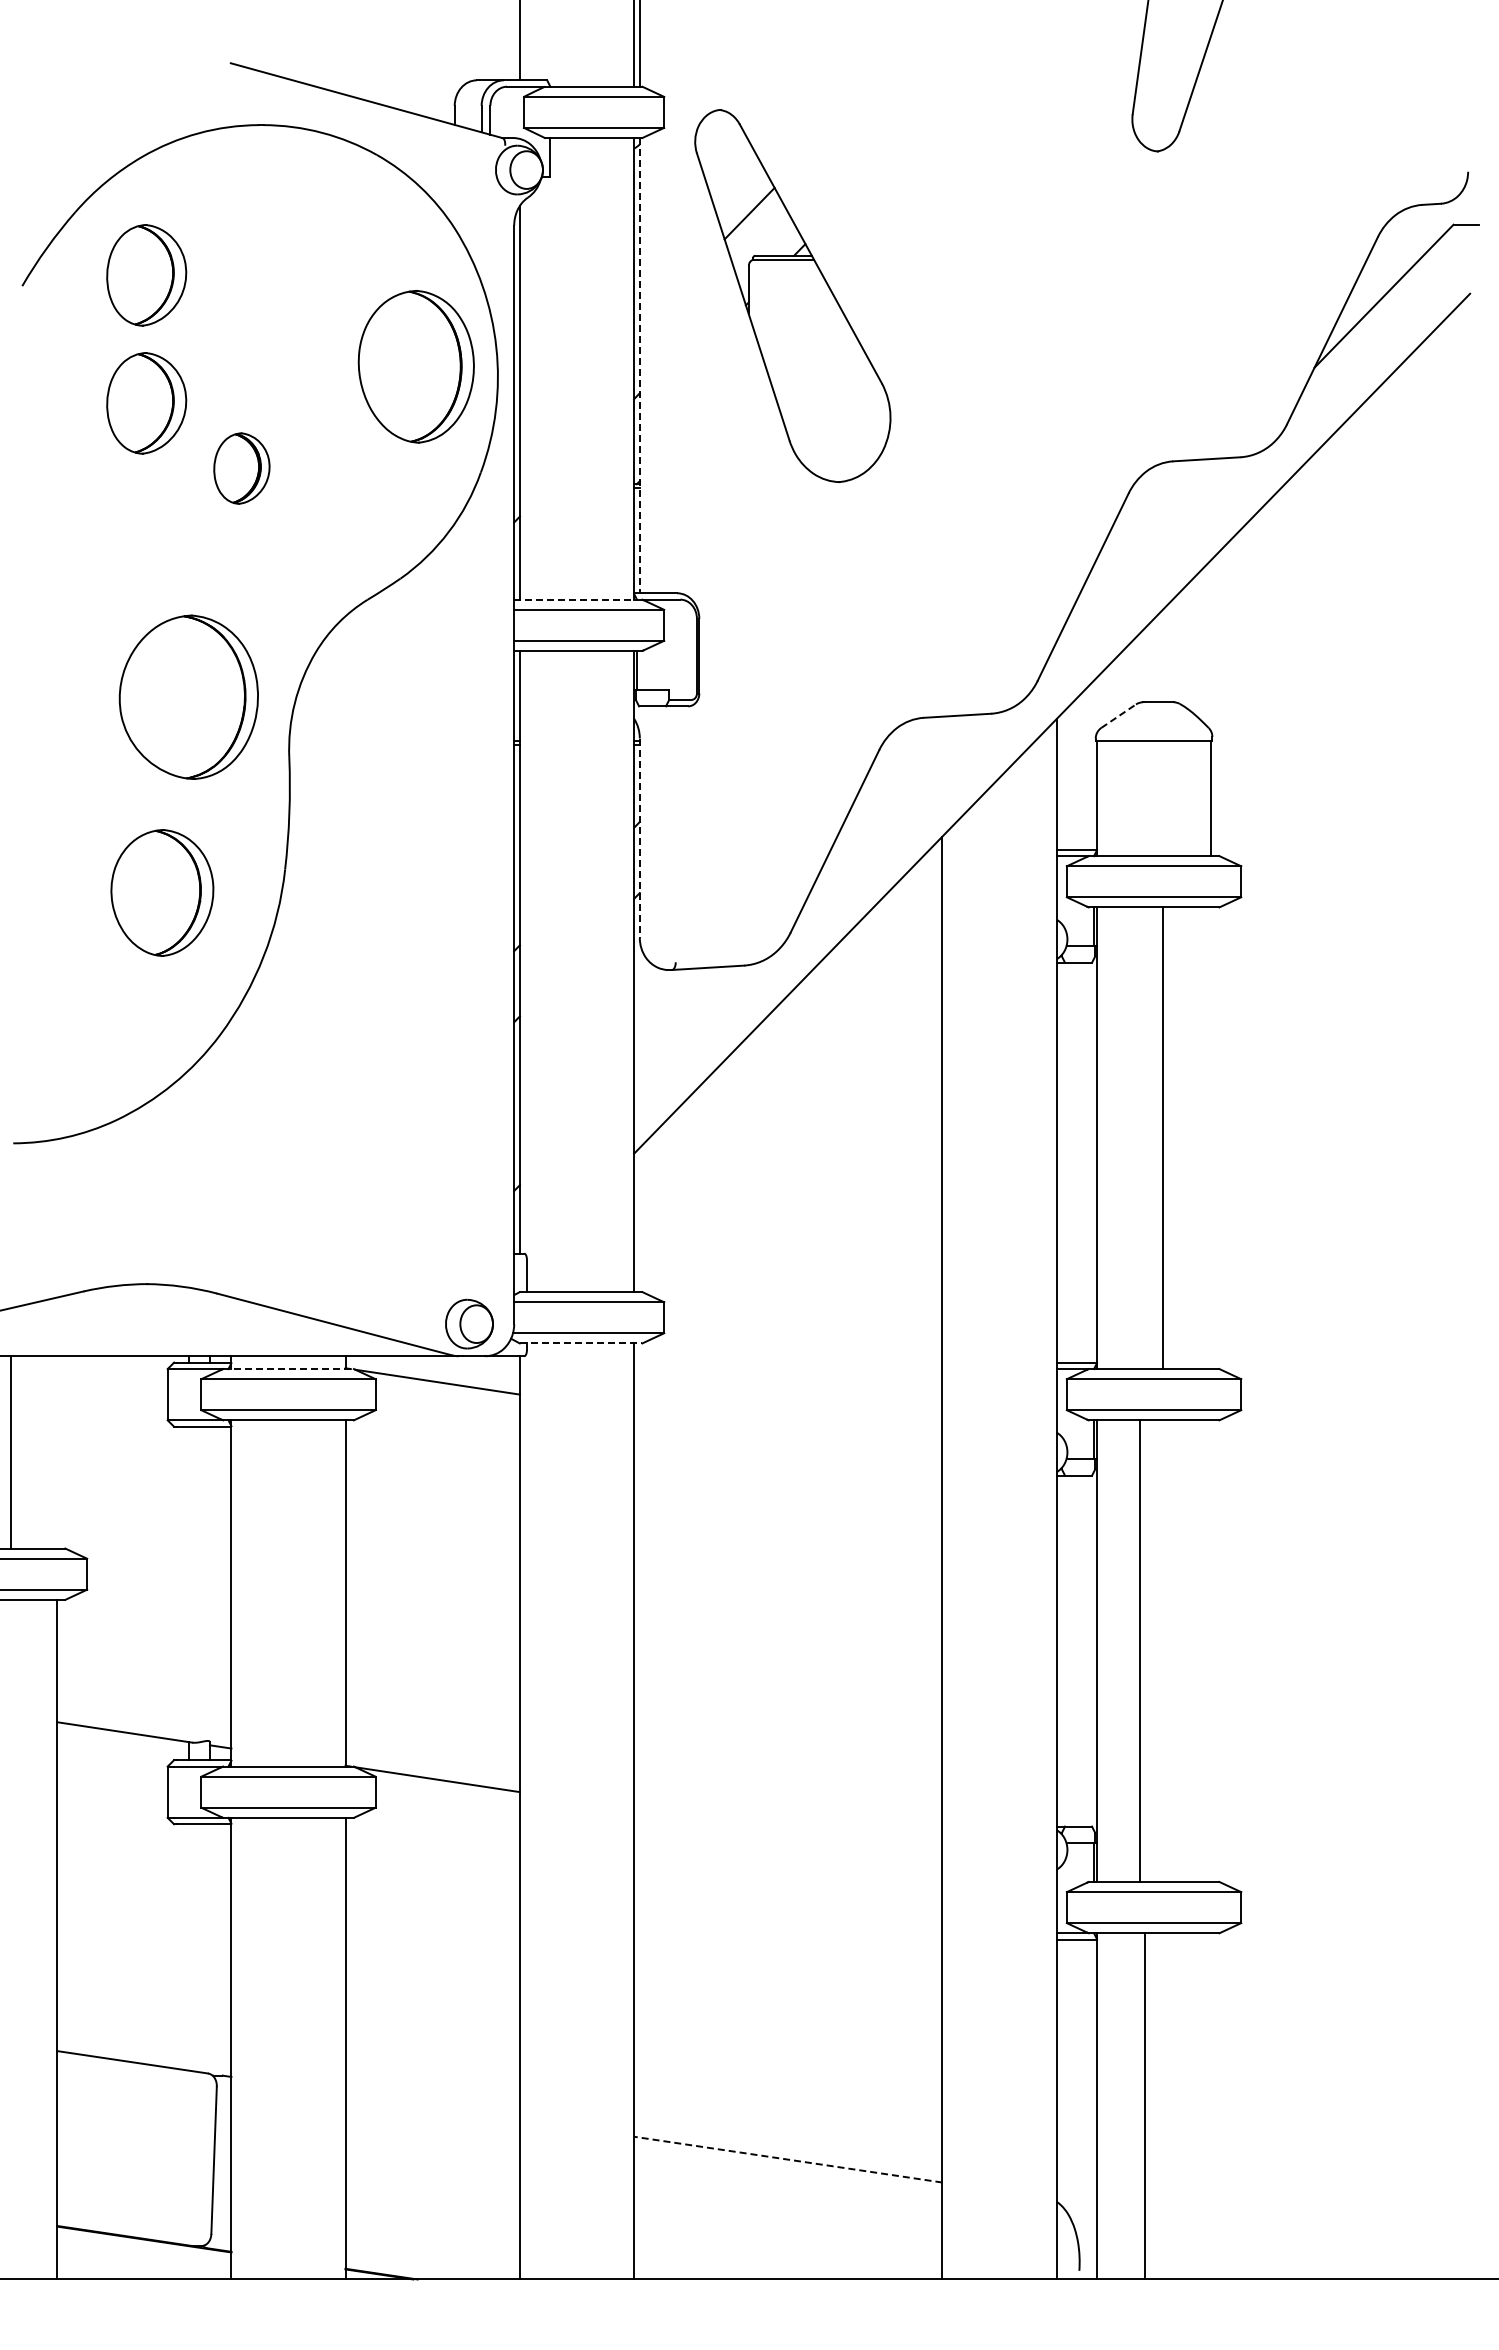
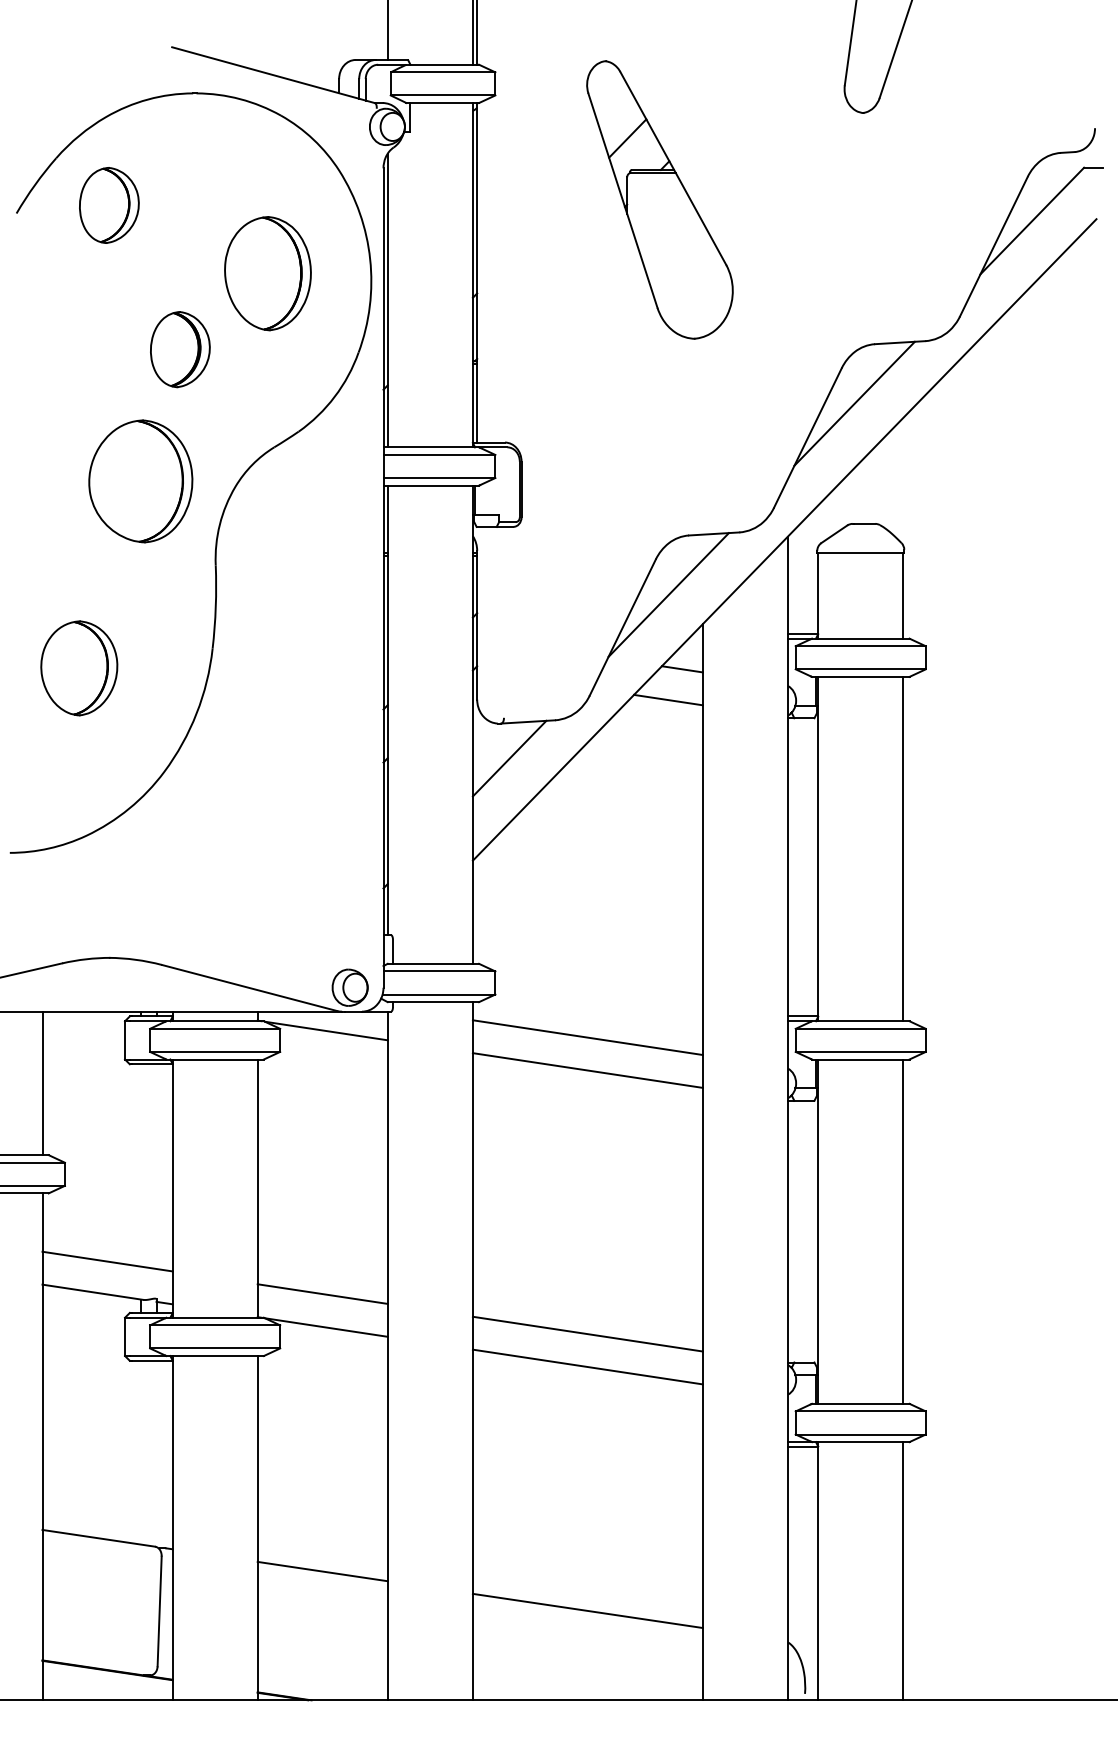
part: (792, 295) -> (659, 199), moved
line: (639, 365) -> (476, 272), dashed -> solid
part: (415, 366) -> (267, 273), moved
part: (146, 403) -> (109, 301), removed
part: (241, 468) -> (180, 349), size x1.43
line: (1145, 541) -> (854, 403), added
line: (577, 599) -> (430, 447), dashed -> solid
part: (188, 696) -> (140, 480), moved
line: (1118, 716) -> (834, 534), dashed -> solid
line: (896, 797) -> (668, 594), added
line: (639, 838) -> (476, 625), dashed -> solid
part: (162, 892) -> (79, 668), moved
line: (914, 897) -> (682, 669), added
line: (896, 938) -> (668, 700), added
line: (683, 1016) -> (509, 758), added
line: (1163, 1138) -> (903, 849), moved
line: (581, 1343) -> (433, 1002), dashed -> solid
line: (289, 1369) -> (215, 1021), dashed -> solid
line: (788, 1390) -> (588, 1037), added
line: (788, 1434) -> (588, 1070), added
line: (11, 1452) -> (42, 1083), moved
line: (1140, 1650) -> (903, 1231), moved
line: (144, 1691) -> (107, 1261), added
line: (432, 1734) -> (322, 1293), added
line: (788, 1788) -> (588, 1334), added
line: (788, 1832) -> (588, 1366), added
line: (432, 2106) -> (322, 1571), added
line: (1145, 2106) -> (903, 1571), moved
line: (788, 2159) -> (588, 1610), dashed -> solid

